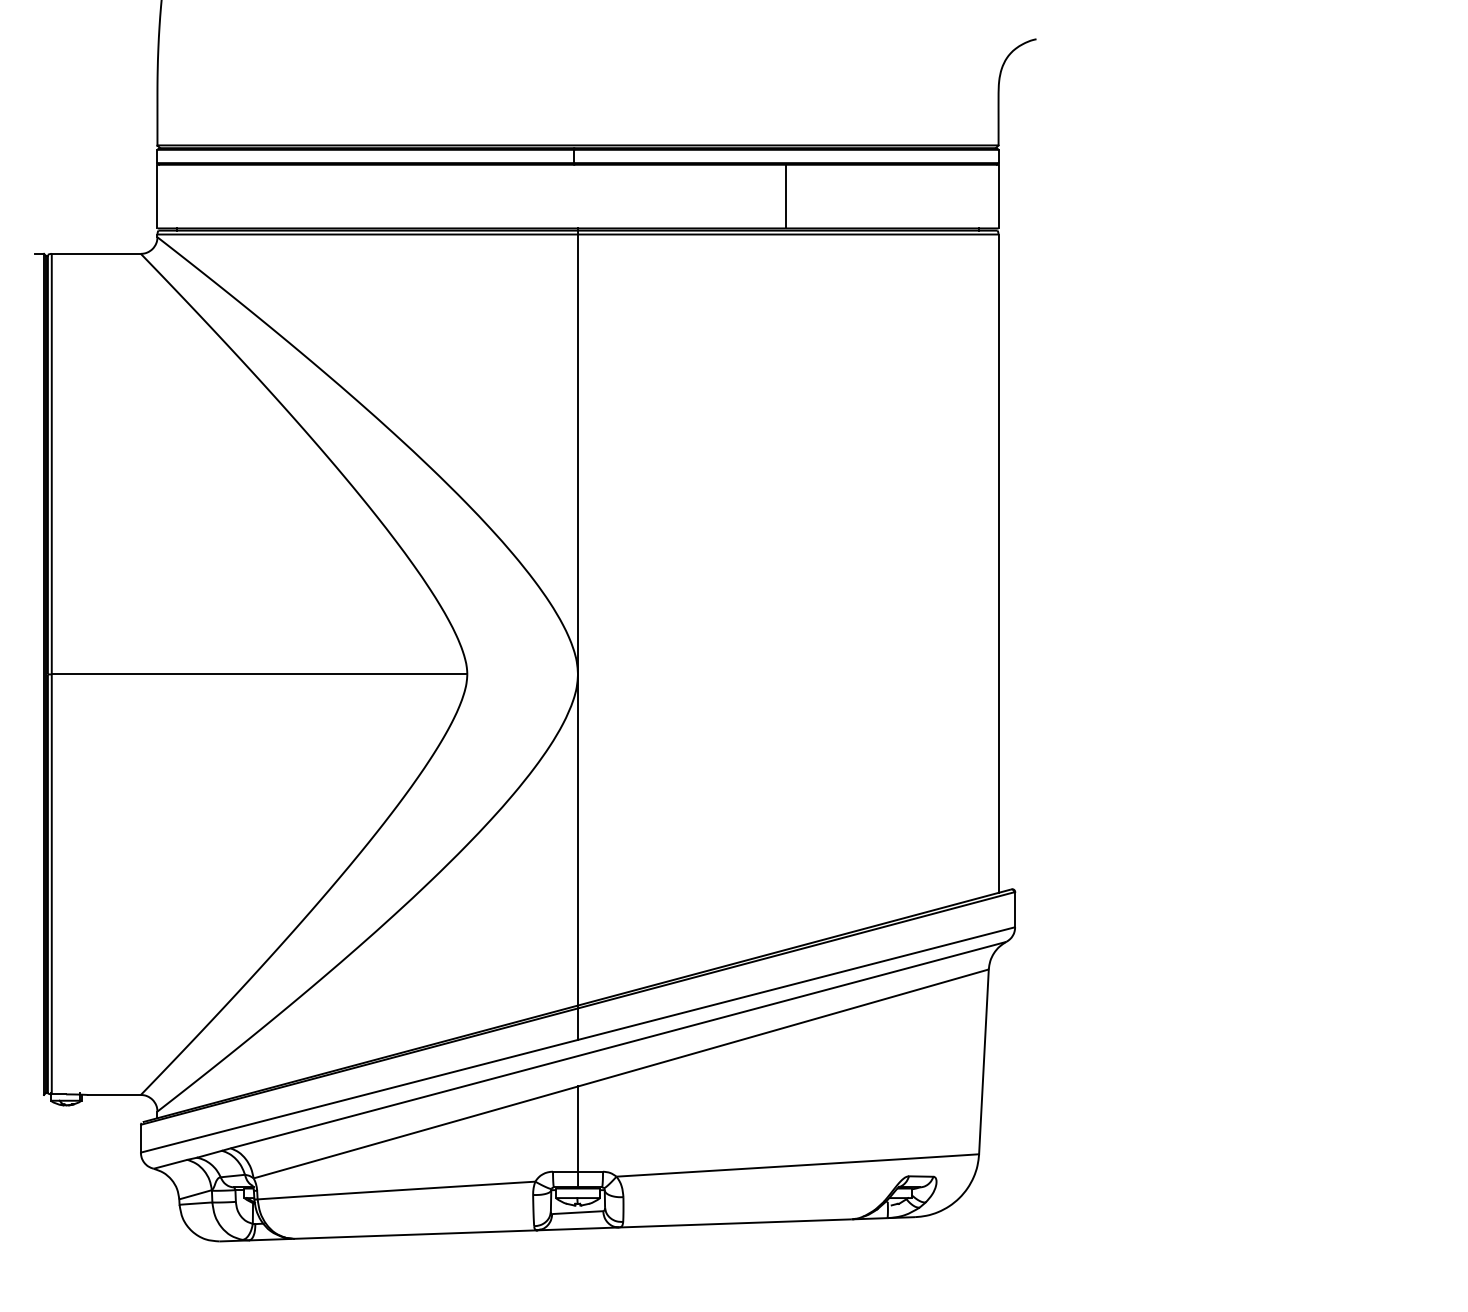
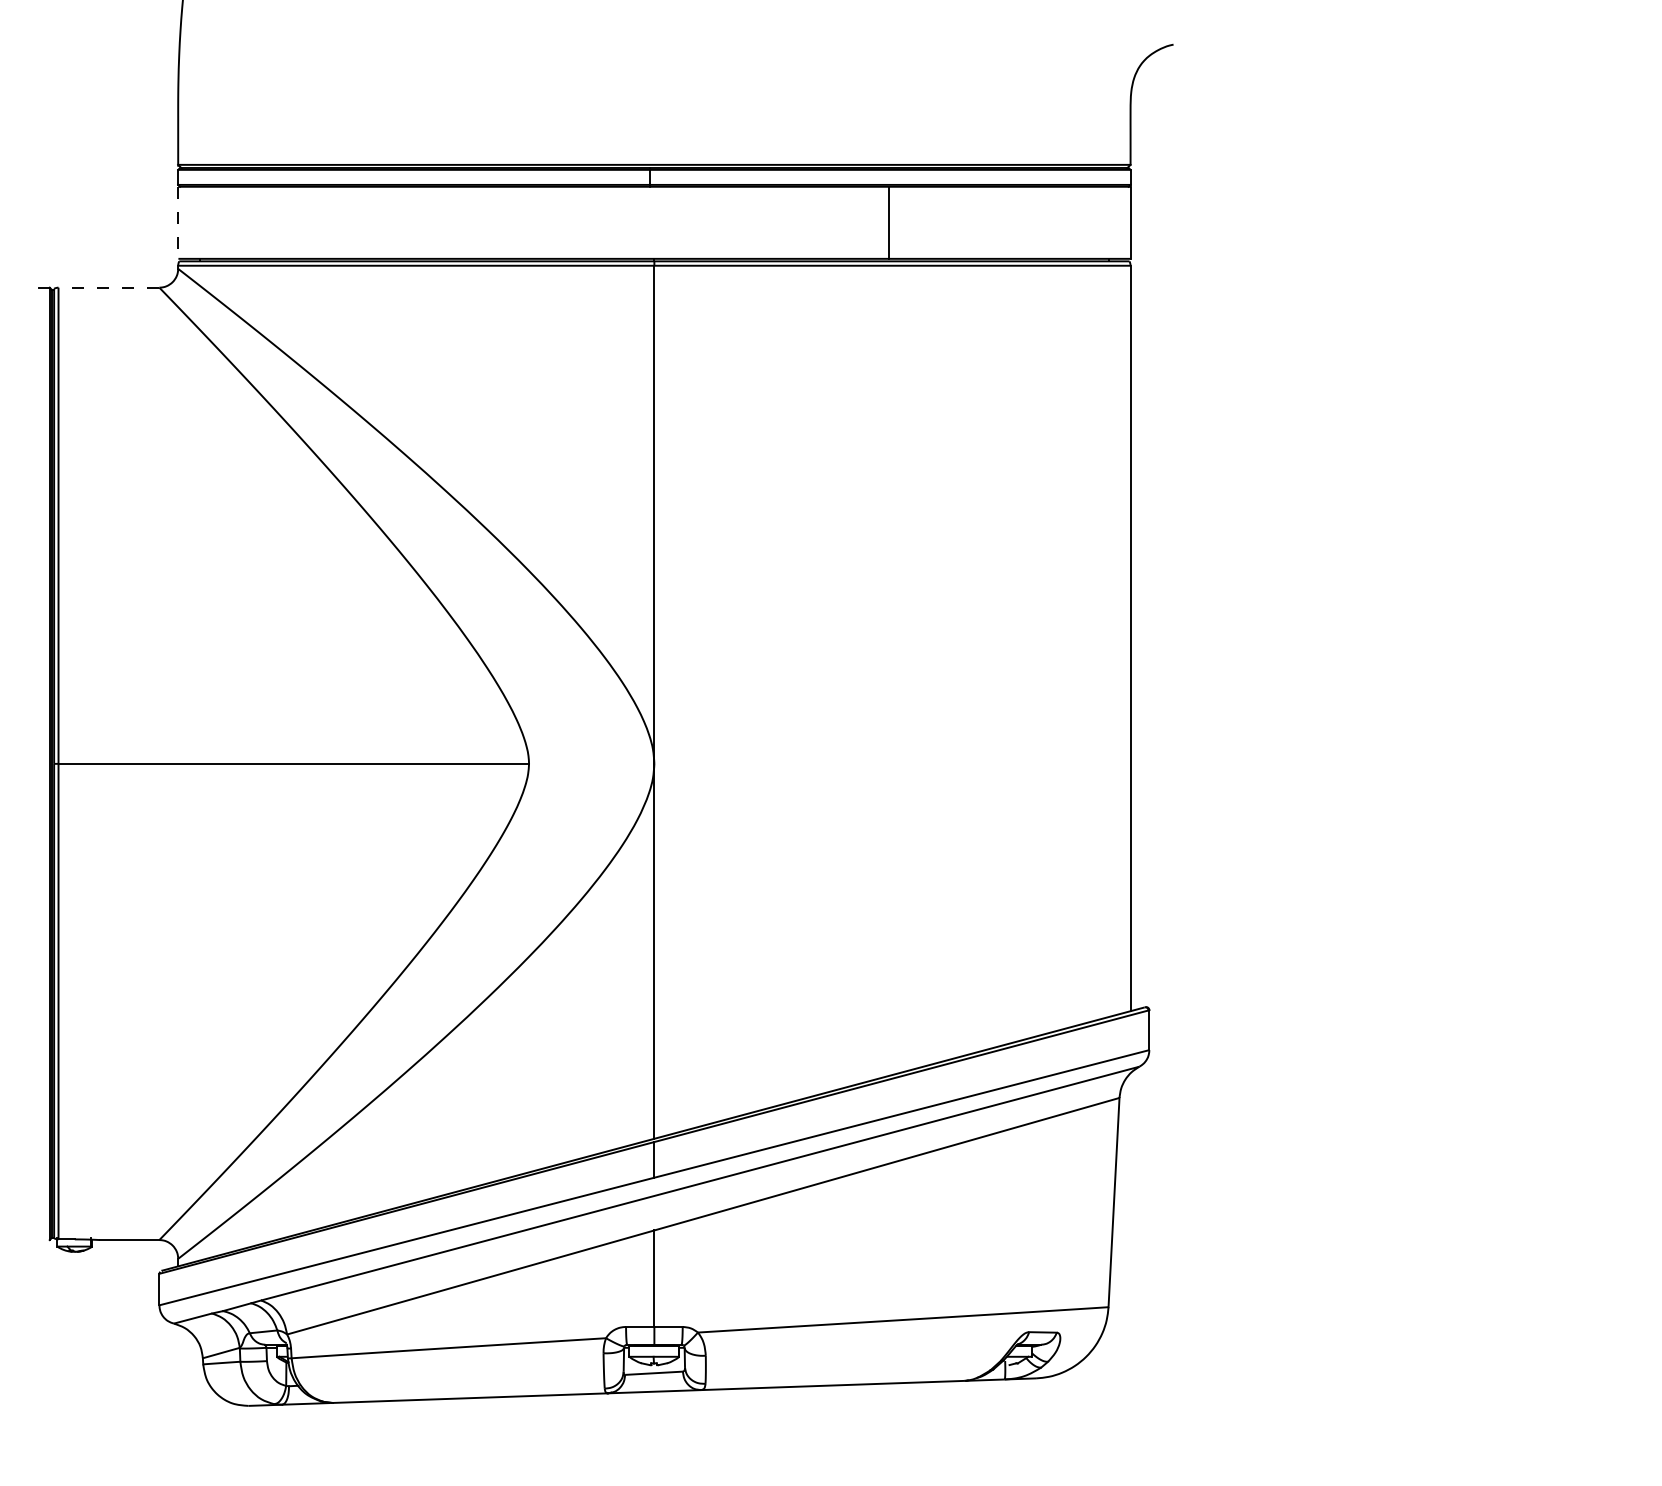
line: (157, 196) -> (178, 222), solid -> dashed
line: (96, 253) -> (109, 287), solid -> dashed

